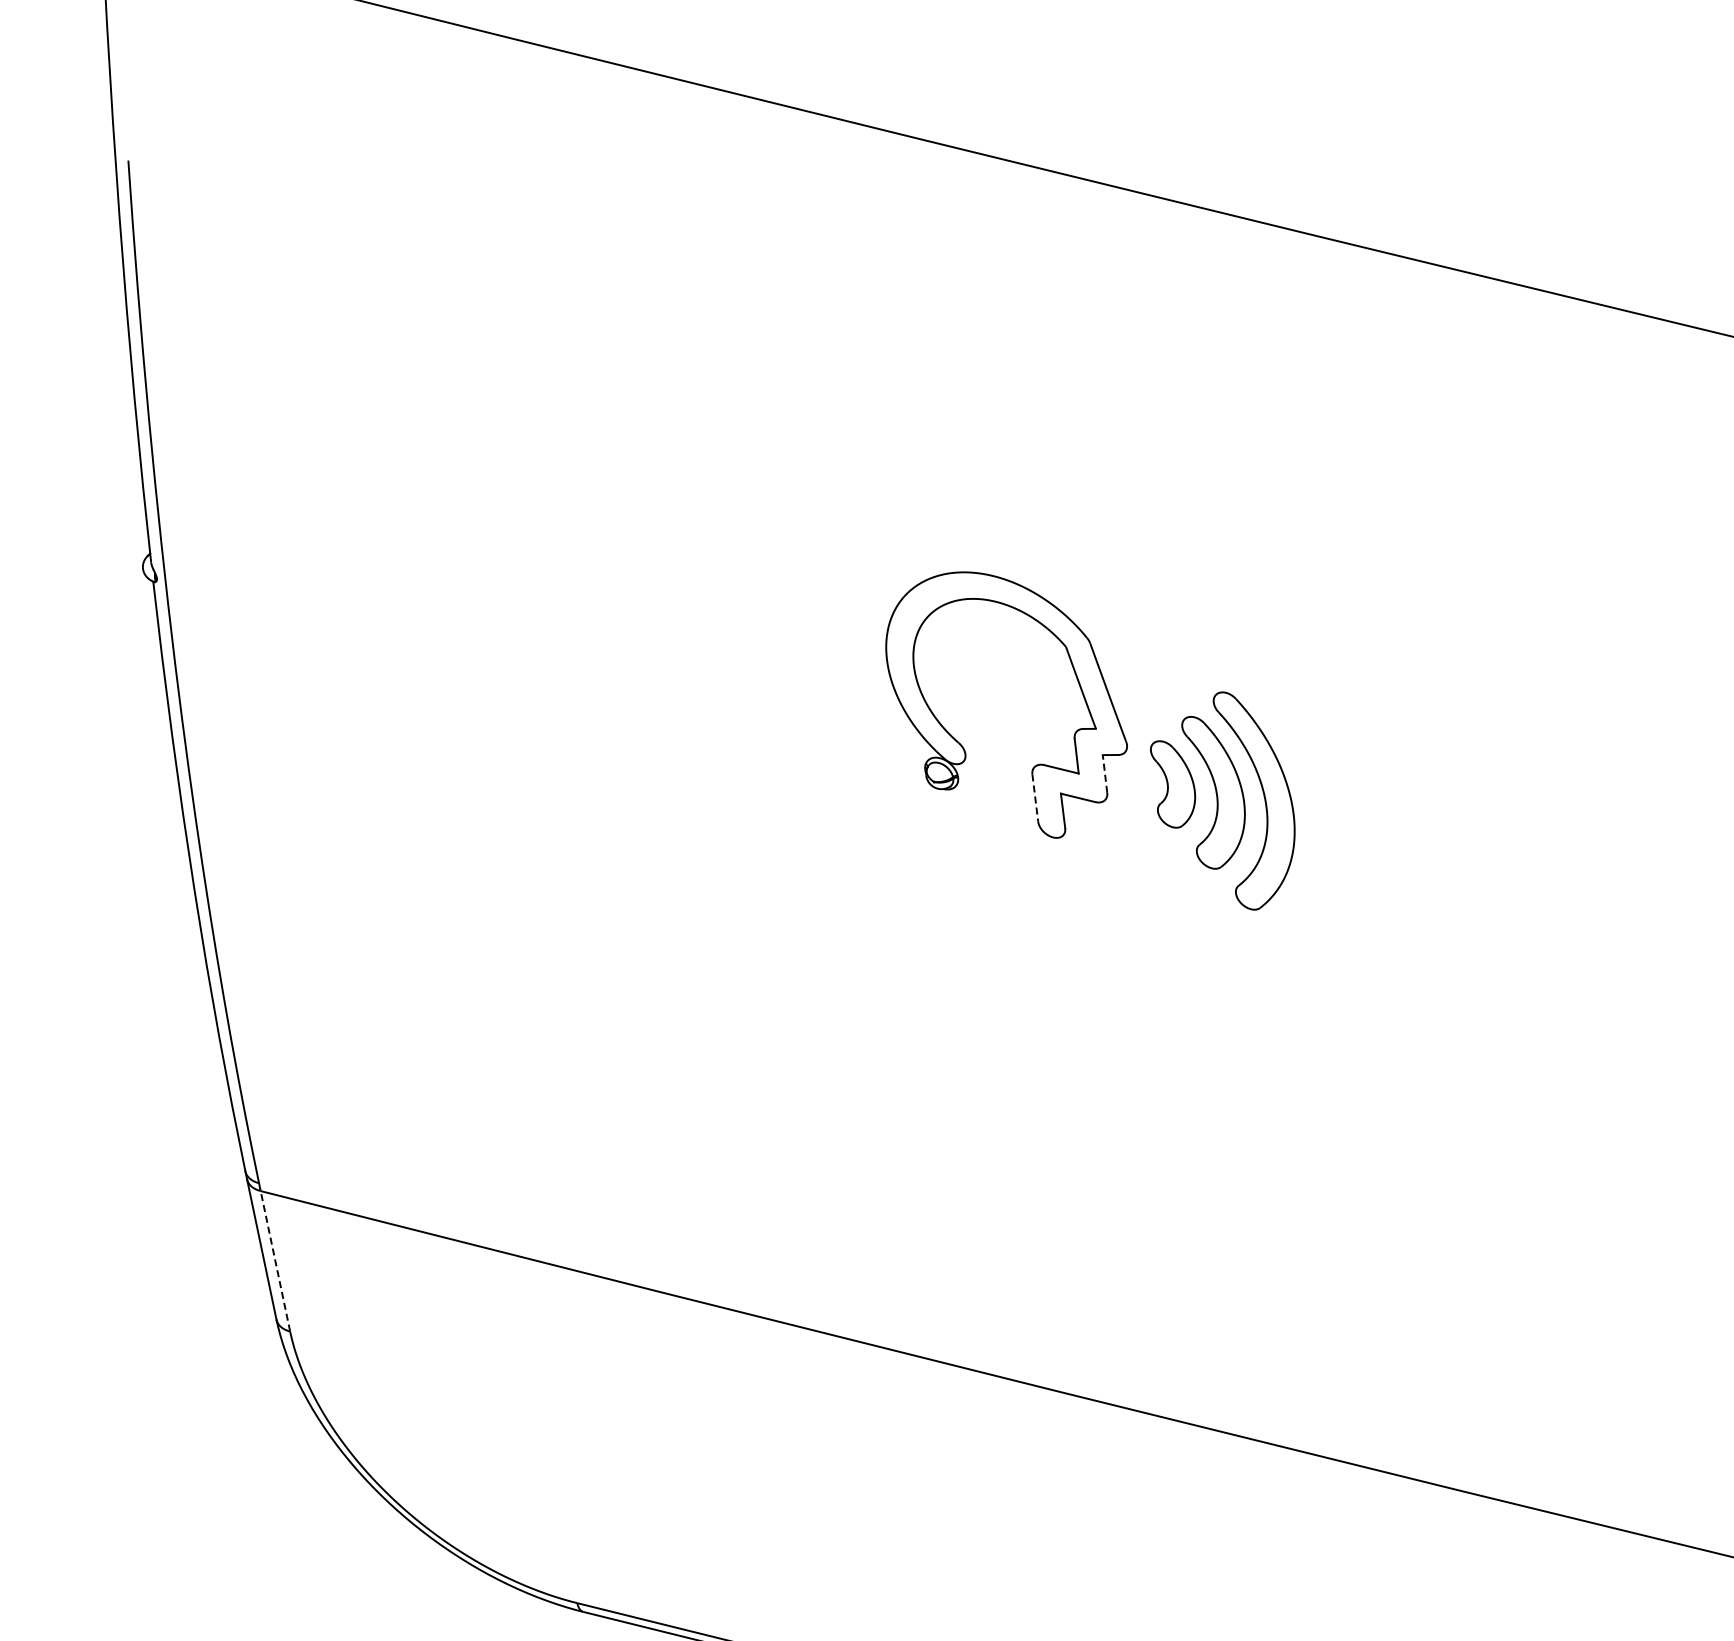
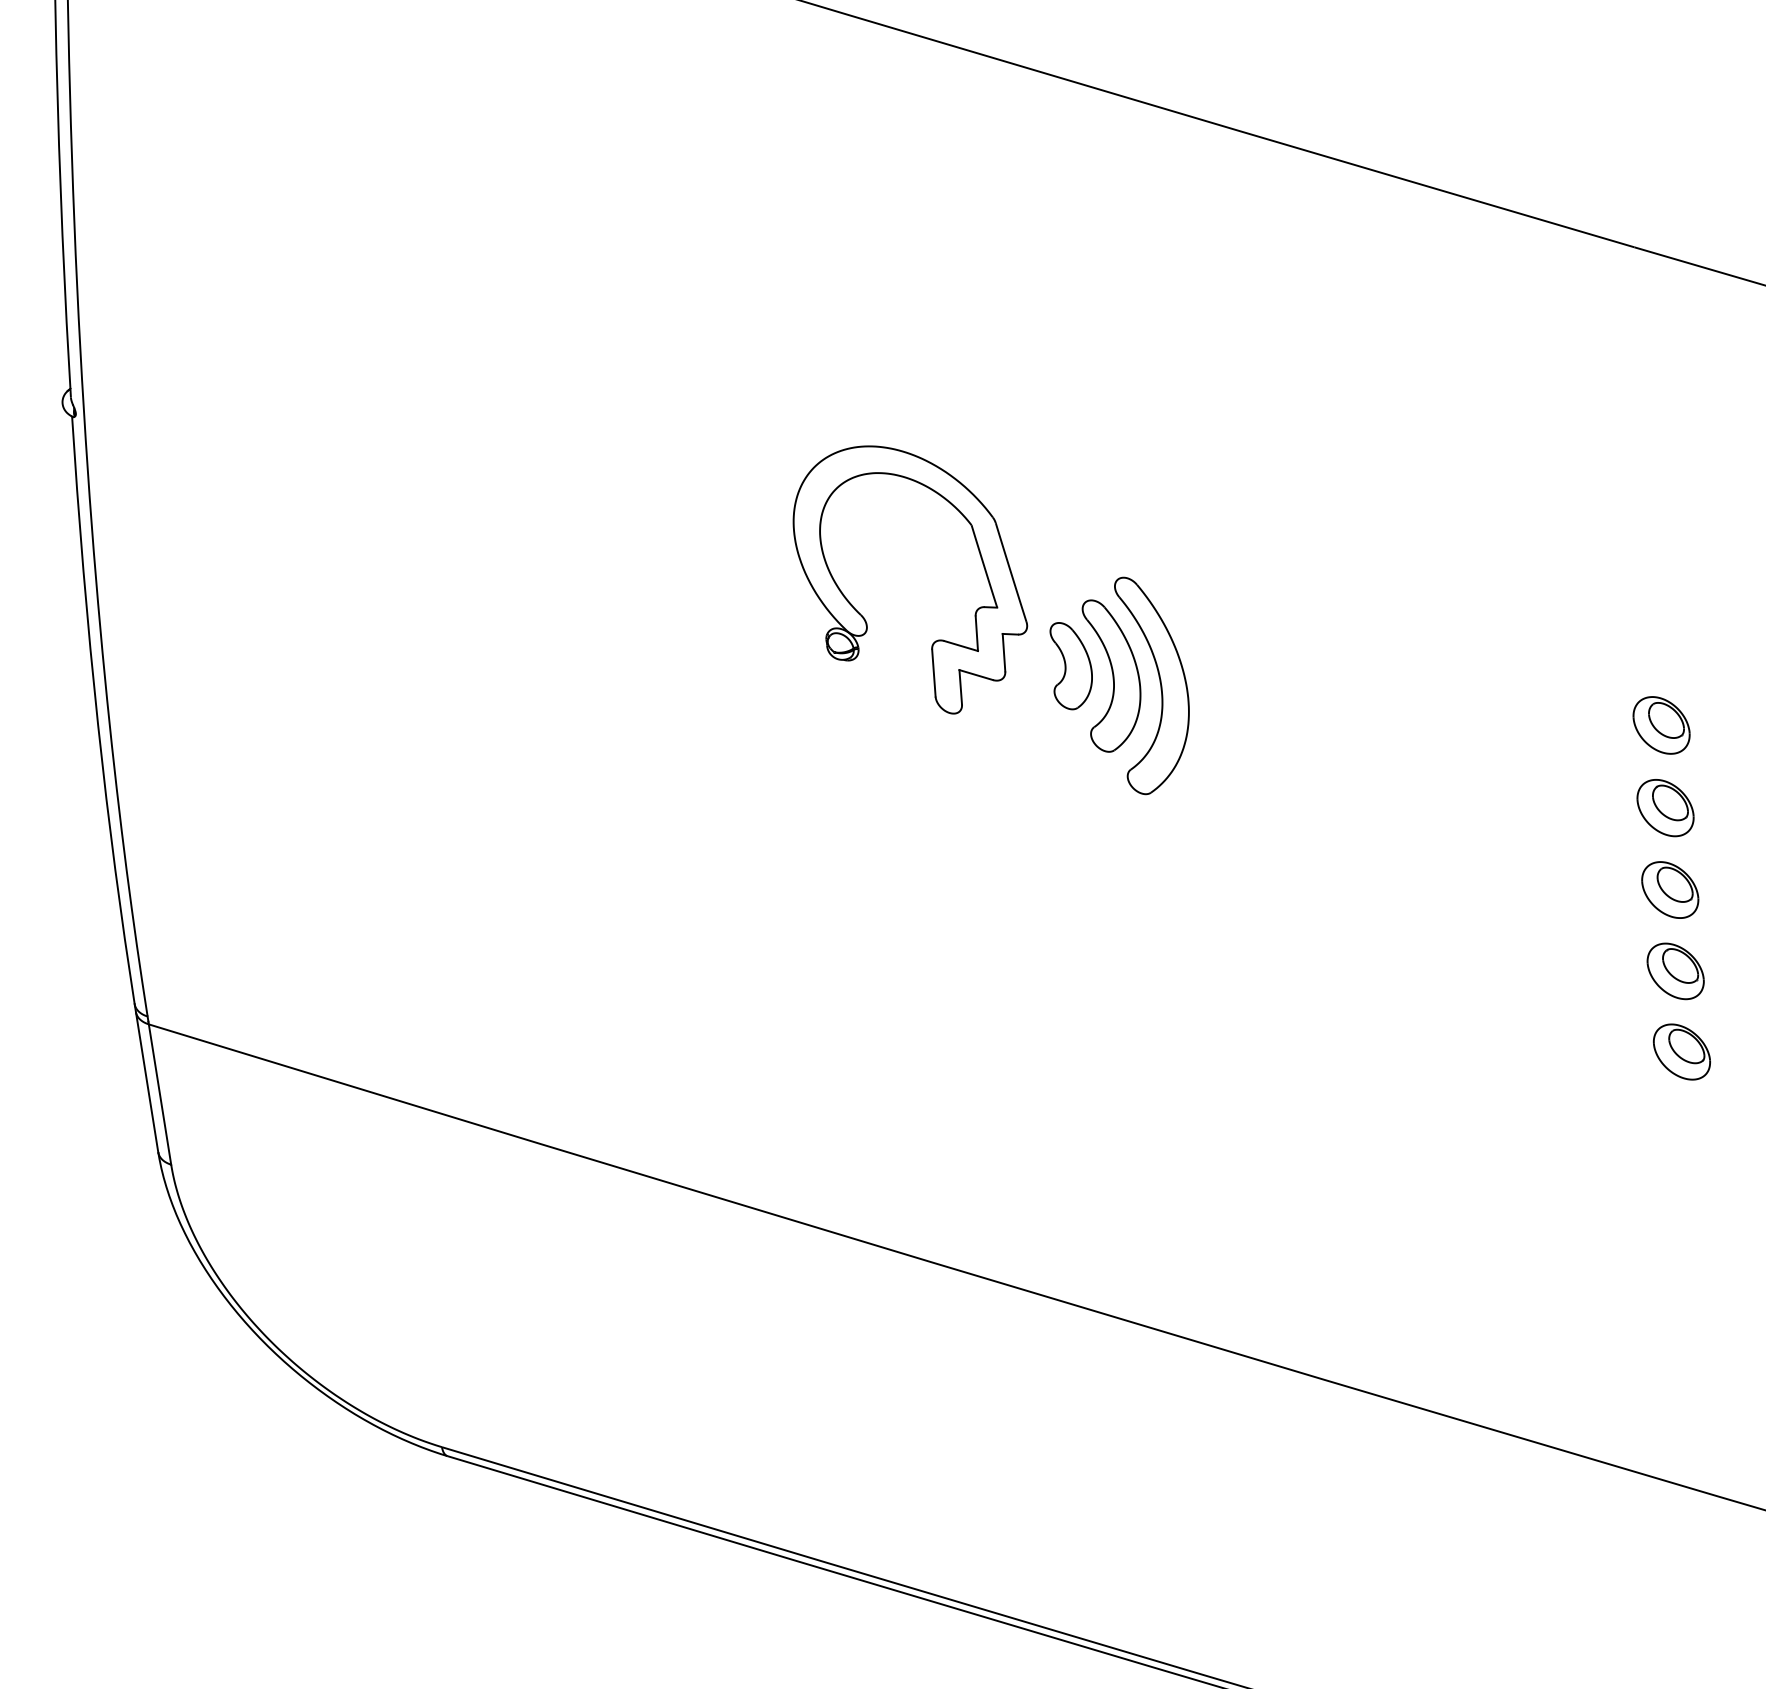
line: (1105, 773) -> (1004, 652), dashed -> solid
line: (1034, 798) -> (933, 673), dashed -> solid
line: (274, 1259) -> (159, 1092), dashed -> solid

